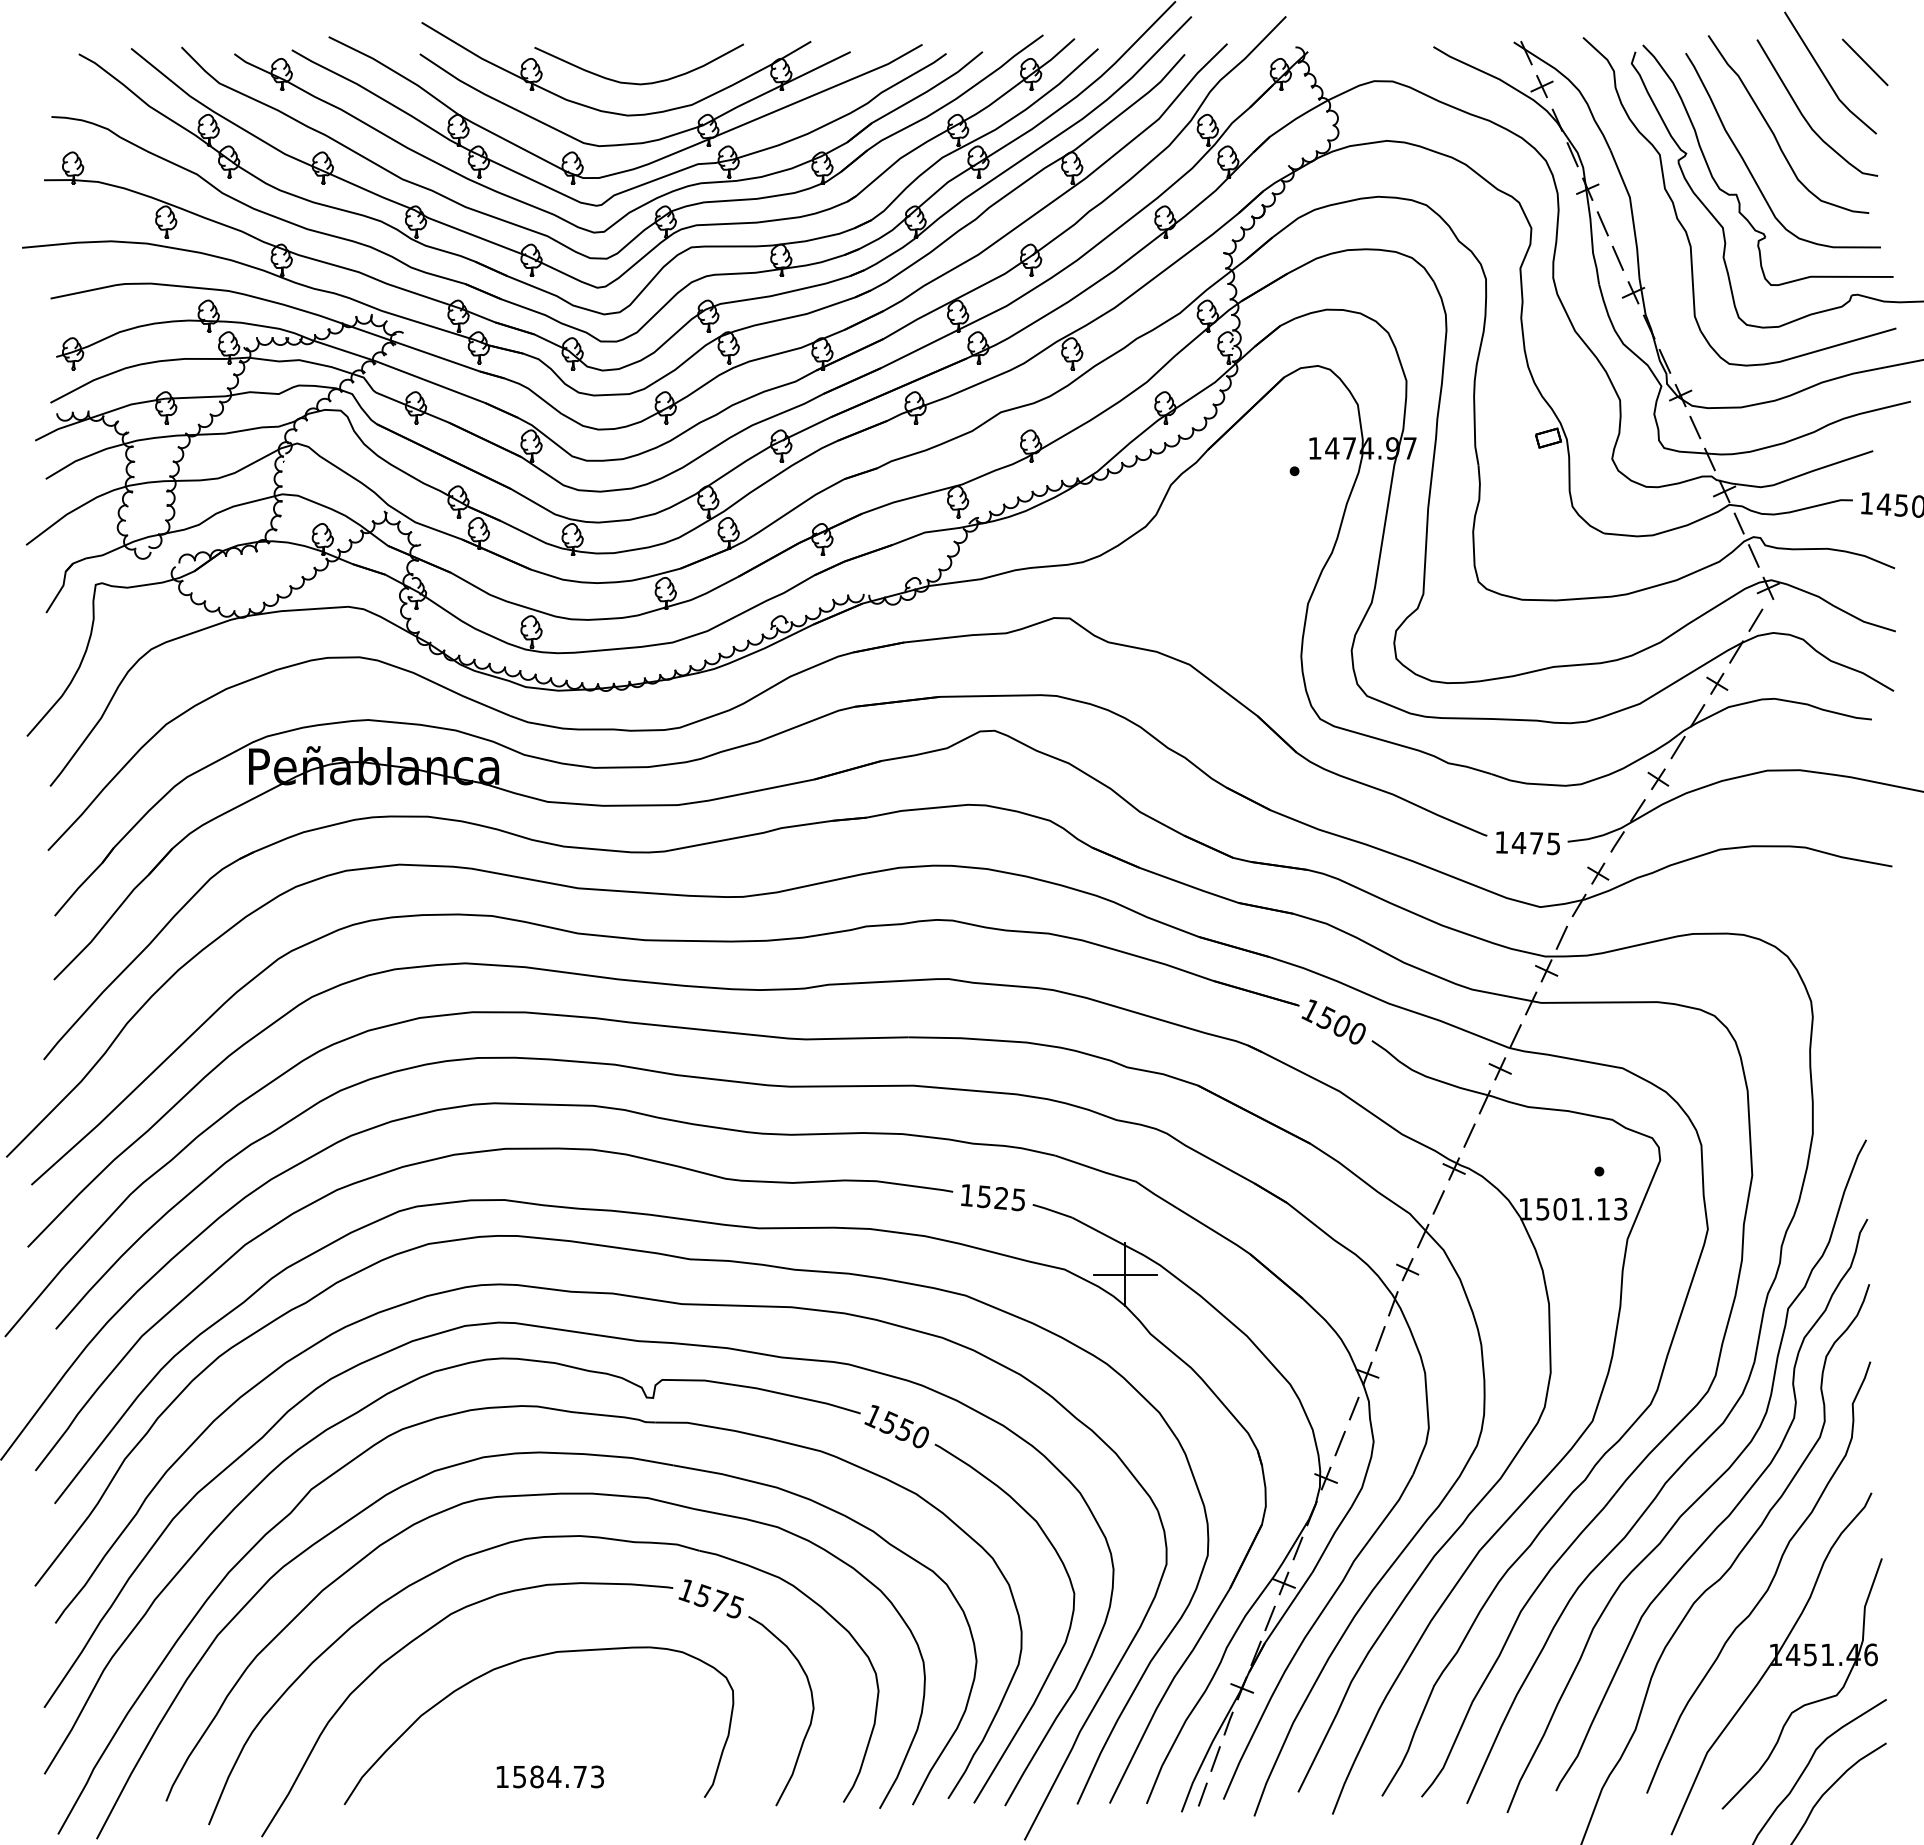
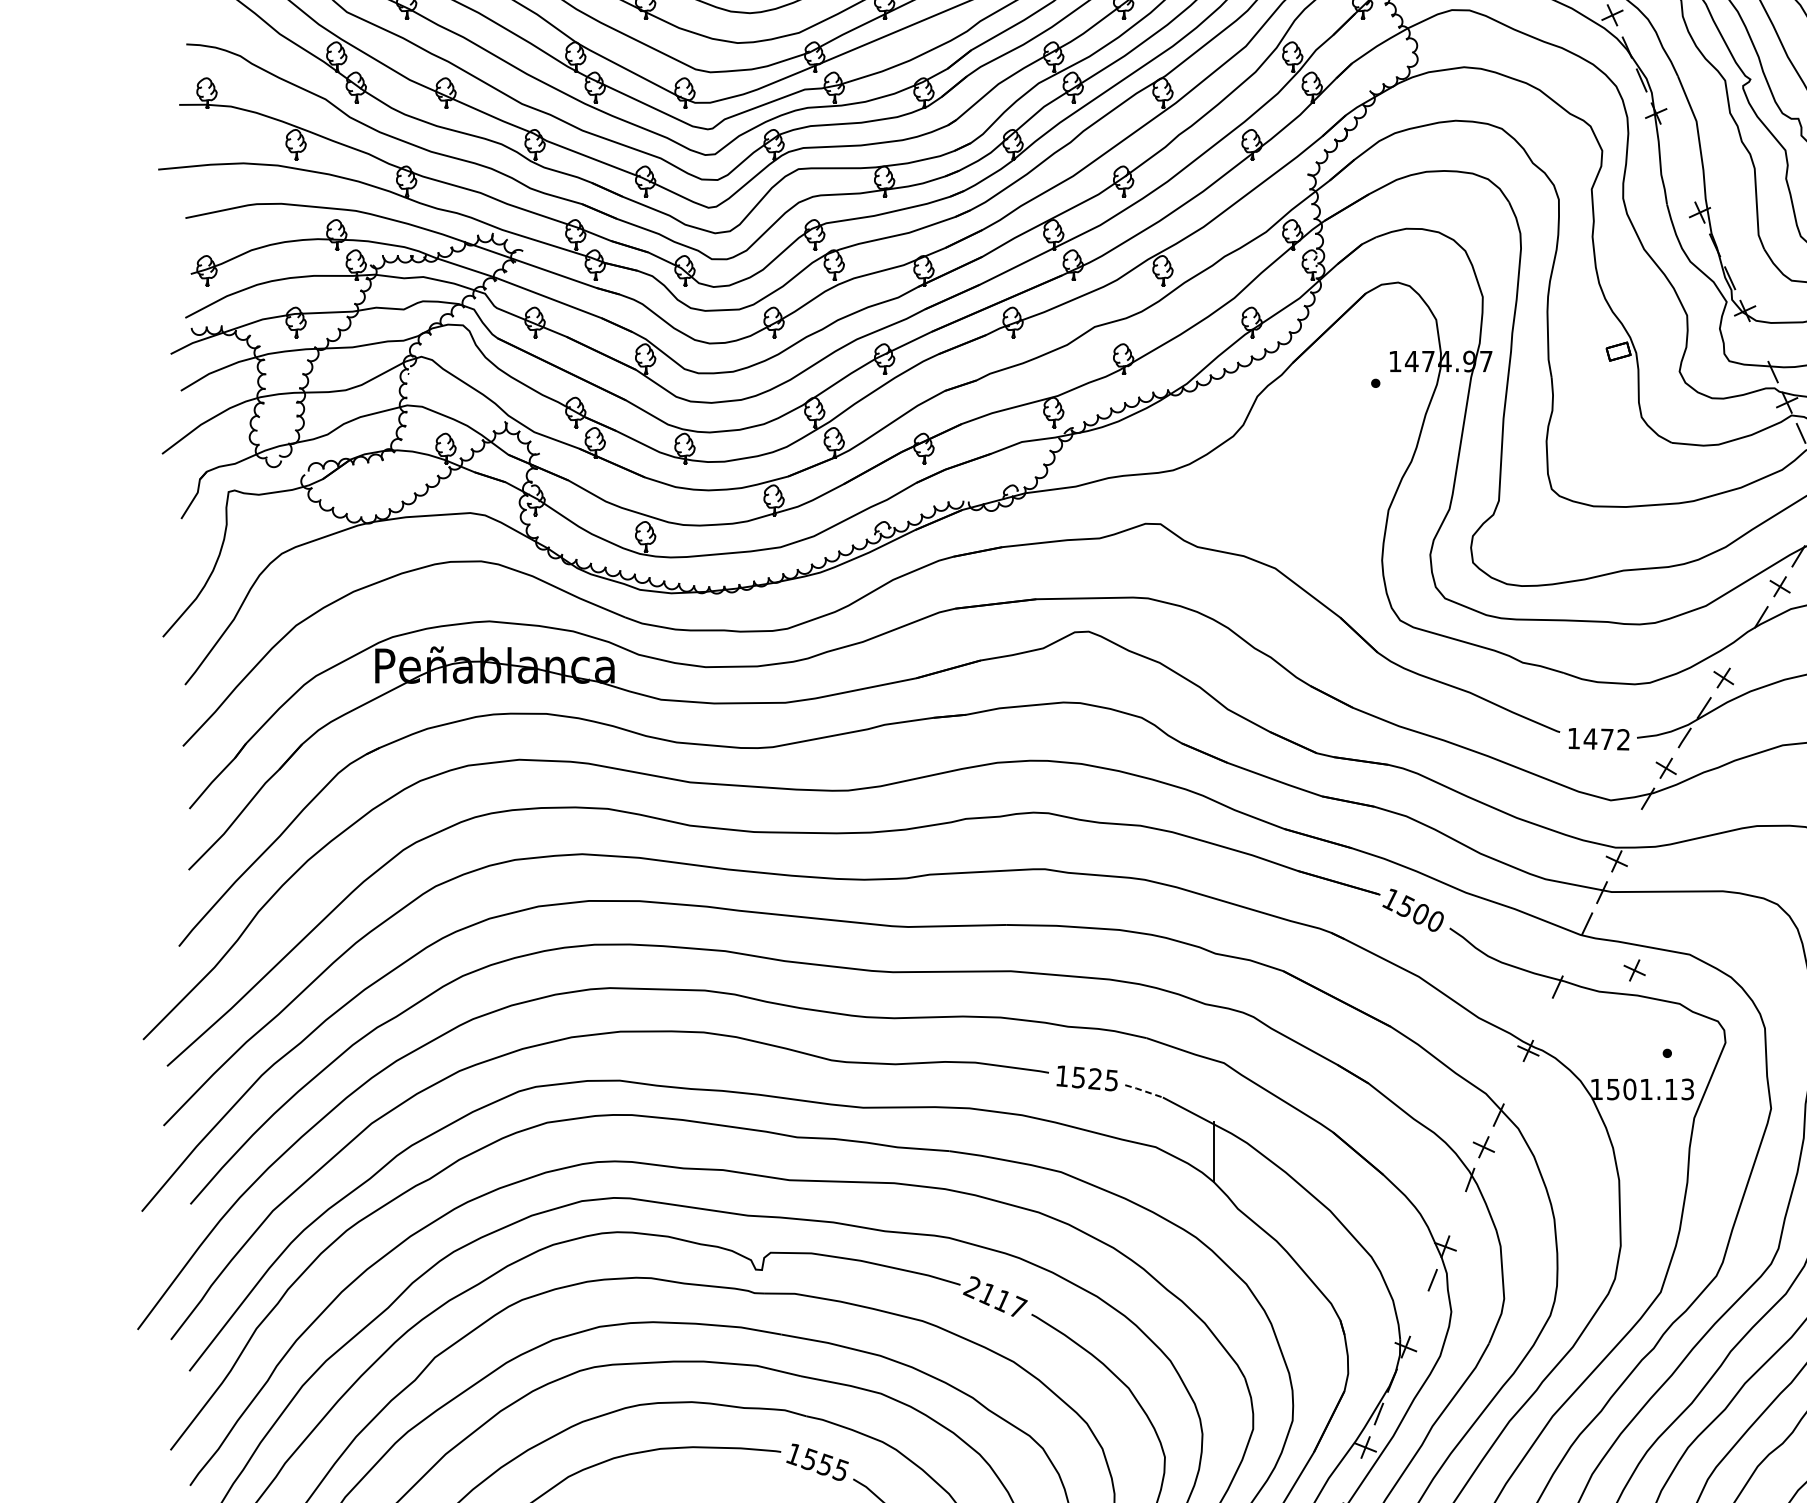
line: (1602, 223) -> (1670, 146), removed
line: (1617, 257) -> (1684, 178), removed
line: (1695, 427) -> (1759, 341), removed
line: (1677, 747) -> (1742, 647), removed
text: (1553, 843) -> (1623, 739), 1475 -> 1472
line: (1561, 937) -> (1631, 829), removed
part: (1499, 1068) -> (1633, 970), moved
line: (1469, 1135) -> (1543, 1018), removed
line: (1438, 1202) -> (1513, 1083), removed
line: (1052, 1210) -> (1144, 1090), solid -> dashed
line: (1124, 1274) -> (1212, 1151), removed
line: (1380, 1338) -> (1457, 1213), removed
text: (896, 1426) -> (994, 1297), 1550 -> 2117
line: (1339, 1443) -> (1418, 1313), removed
text: (719, 1600) -> (825, 1463), 1575 -> 1555
line: (1269, 1618) -> (1351, 1481), removed

